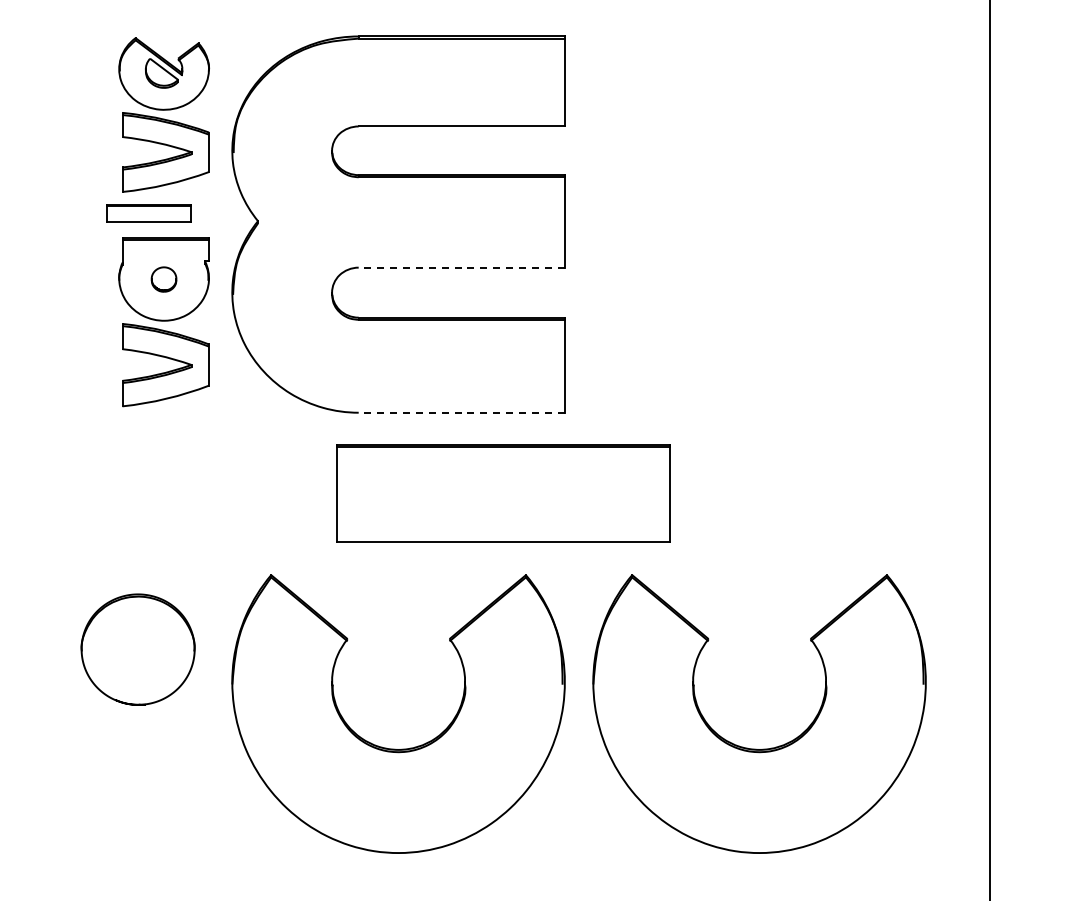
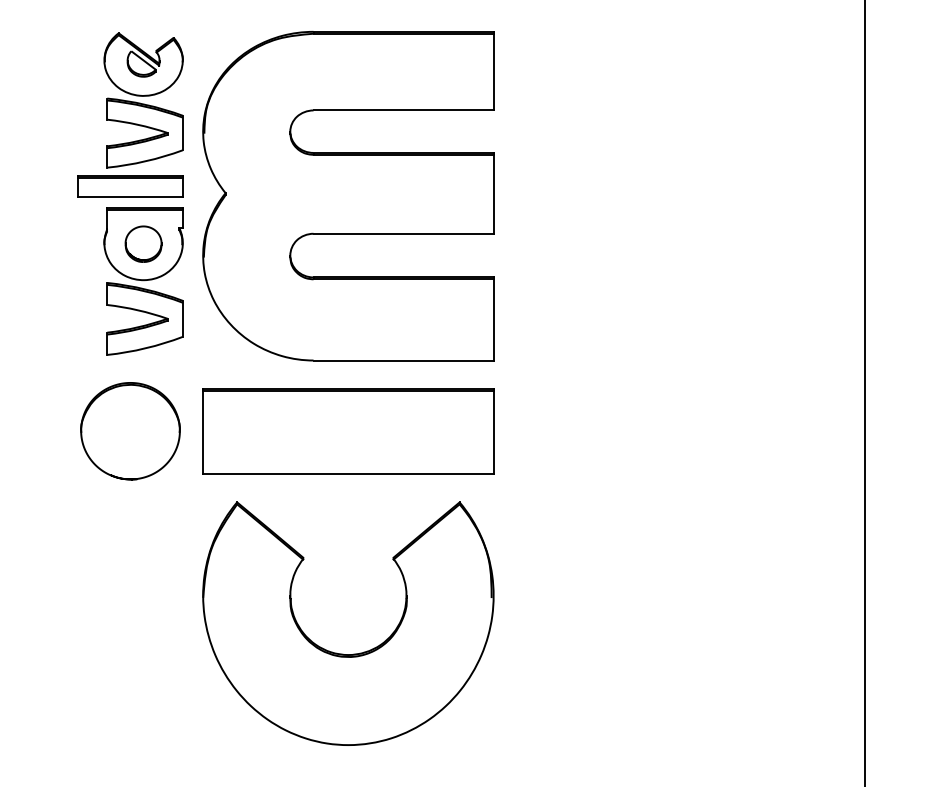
part: (148, 213) -> (129, 186), size x1.43
line: (461, 267) -> (403, 233), dashed -> solid
part: (163, 279) -> (143, 244), size x1.67
line: (461, 412) -> (403, 360), dashed -> solid
part: (503, 493) -> (348, 431), moved
part: (137, 649) -> (129, 431), moved
part: (756, 748) -> (661, 653), removed

